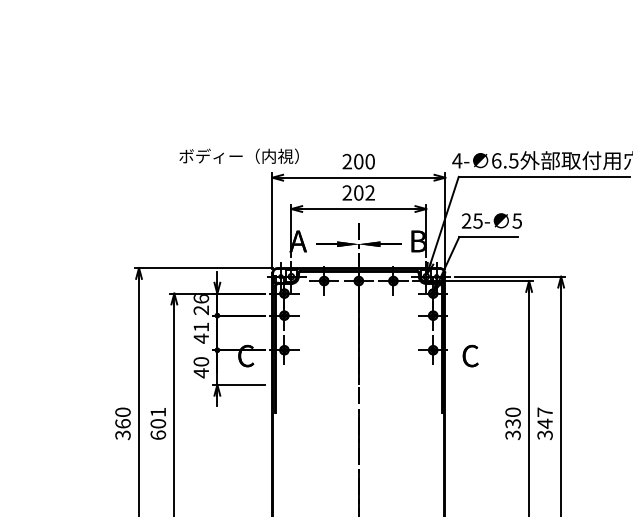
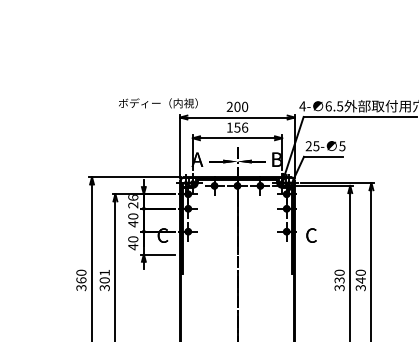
text: (358, 192) -> (237, 127), 202 -> 156
text: (201, 327) -> (133, 216), 41 -> 40
text: (544, 411) -> (360, 272), 347 -> 340
text: (157, 434) -> (104, 287), 601 -> 301

